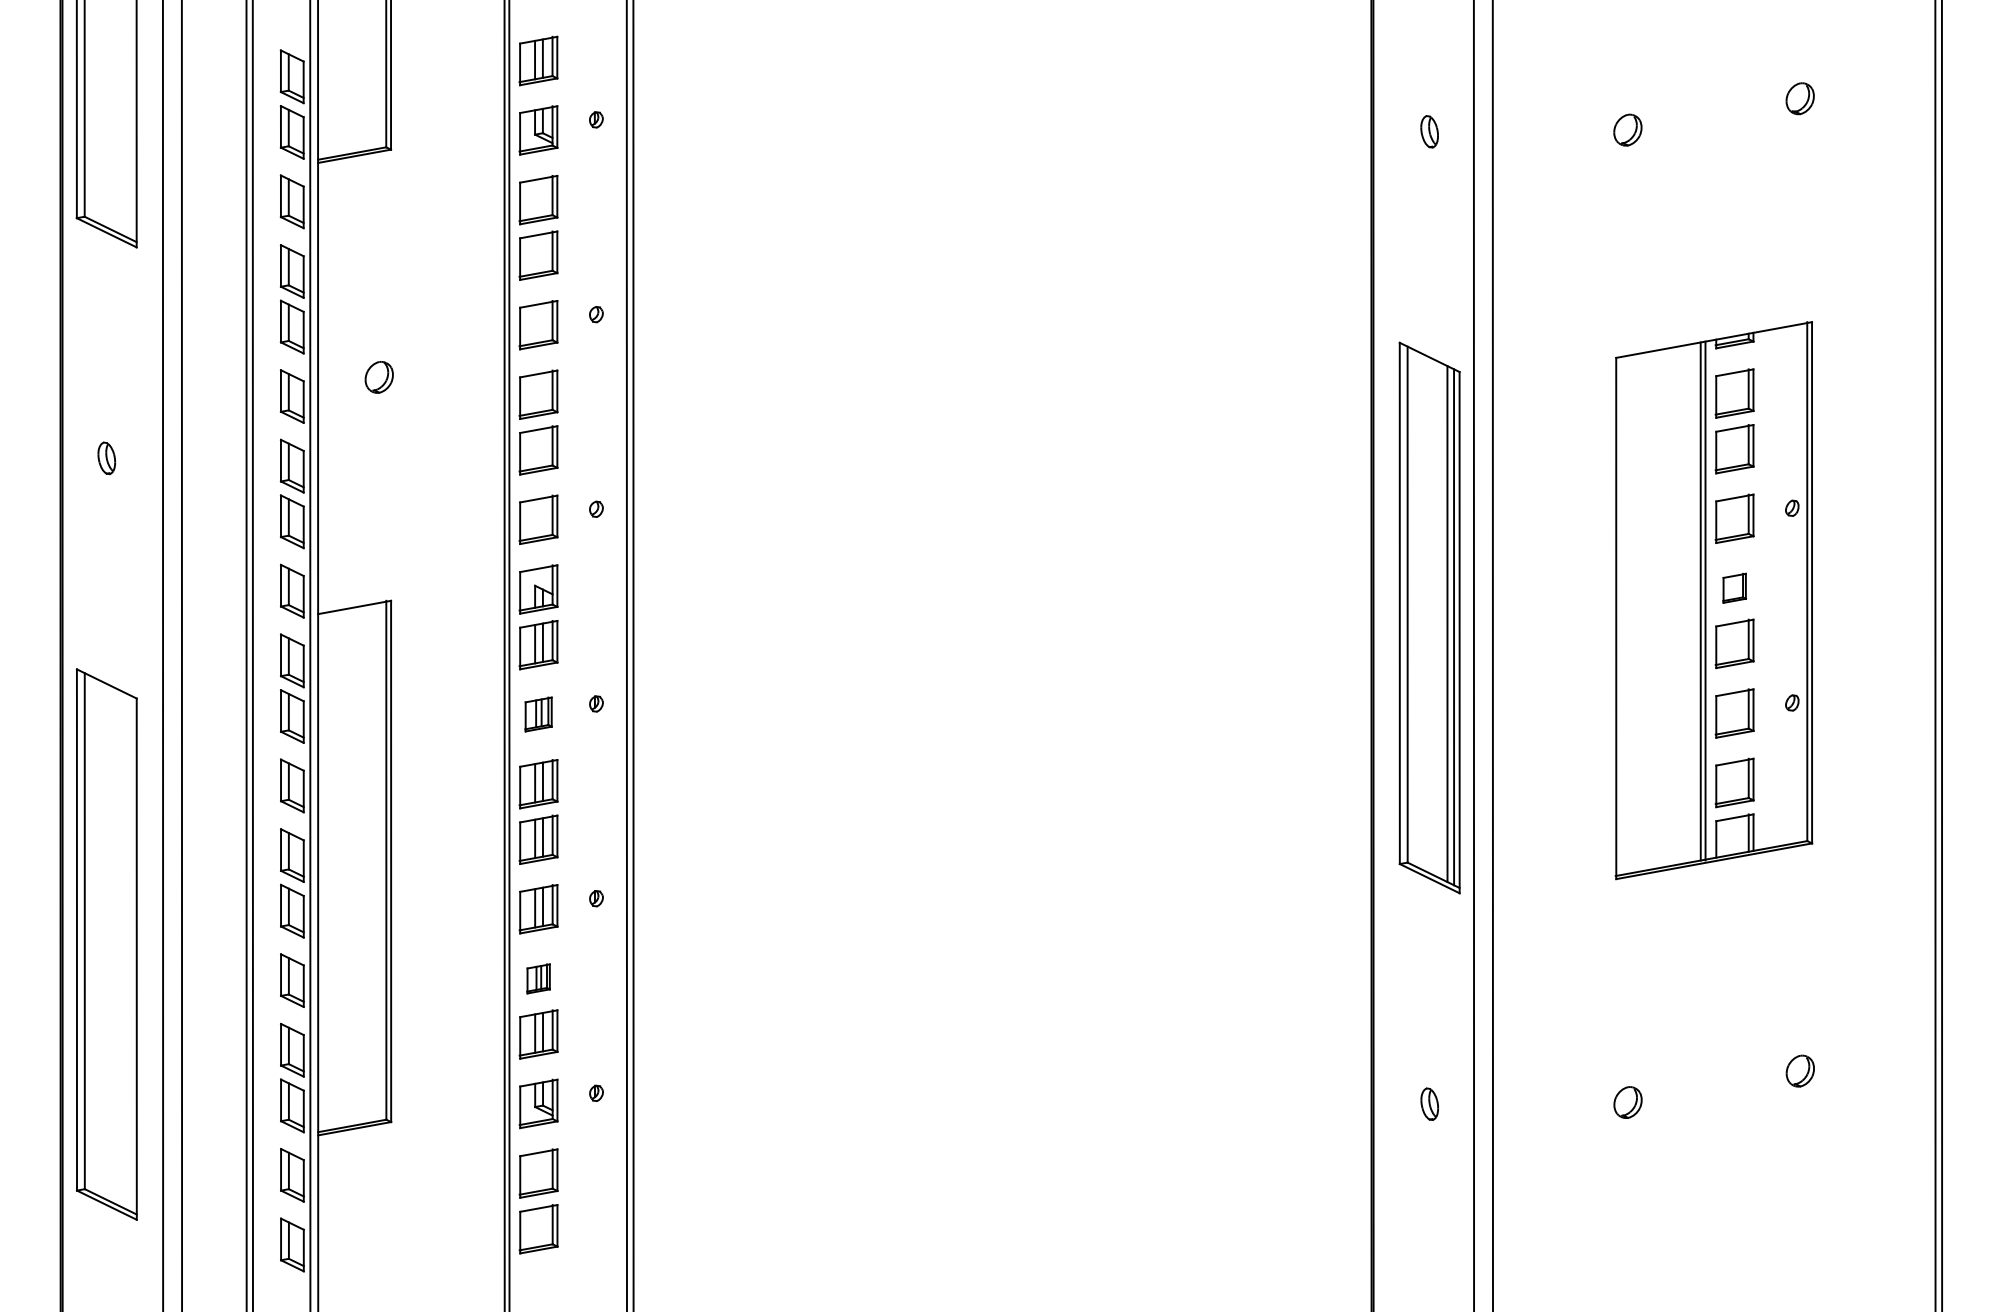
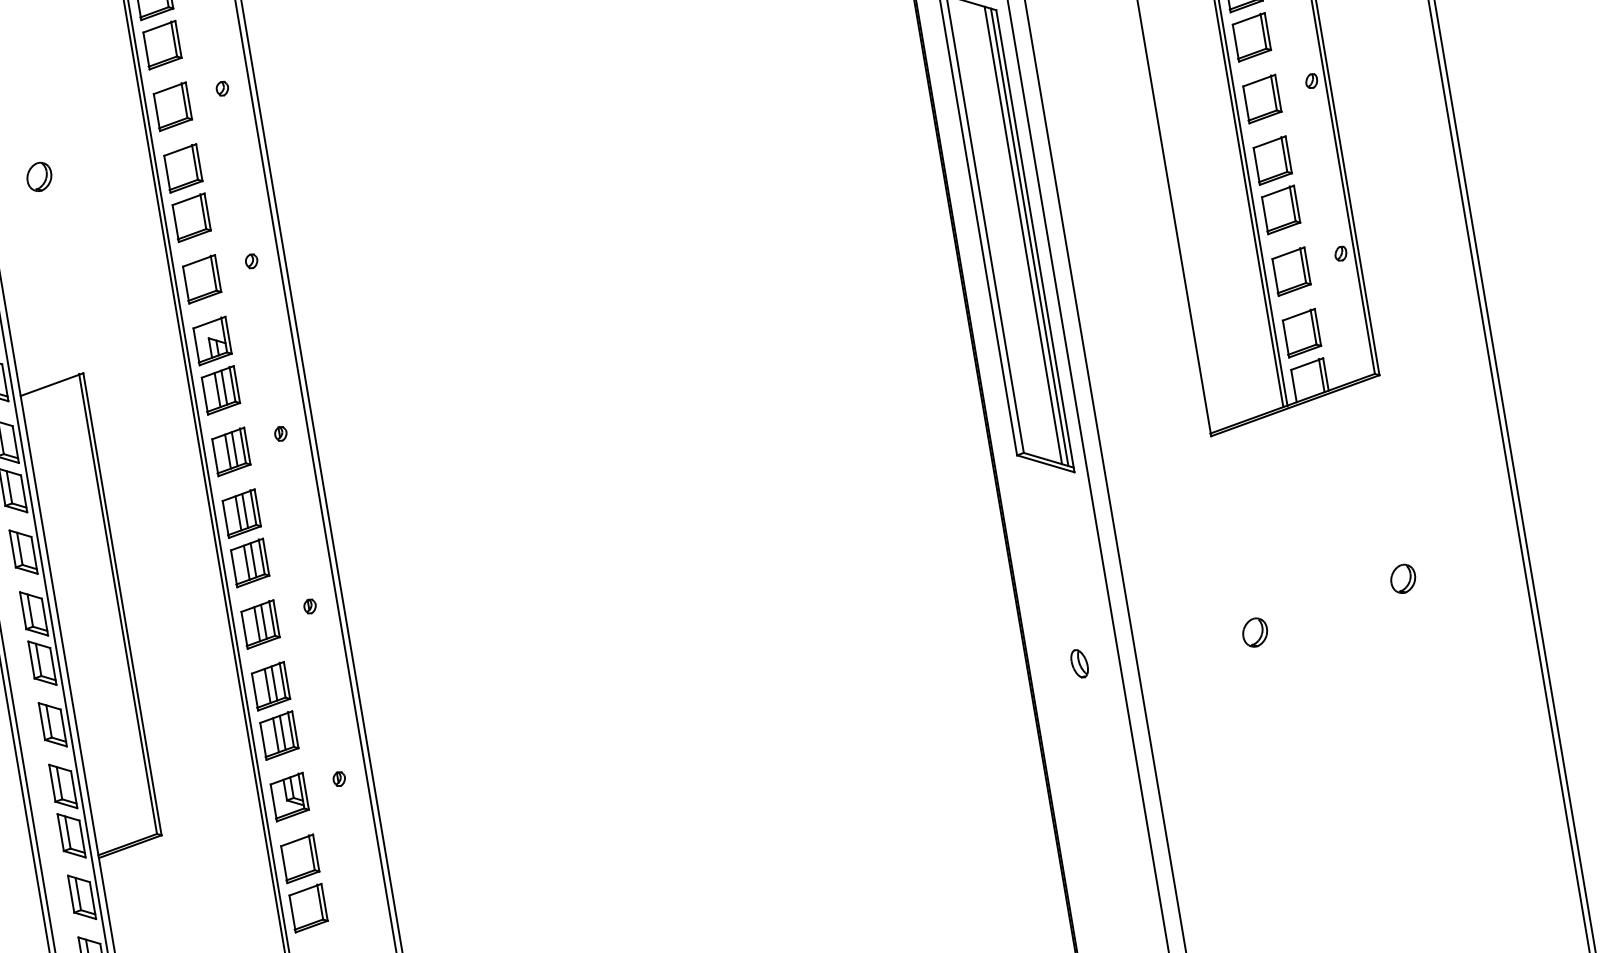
part: (1734, 588) -> (1272, 160), size x1.67
part: (538, 714) -> (231, 451), size x1.43
part: (538, 978) -> (270, 685), size x1.67

